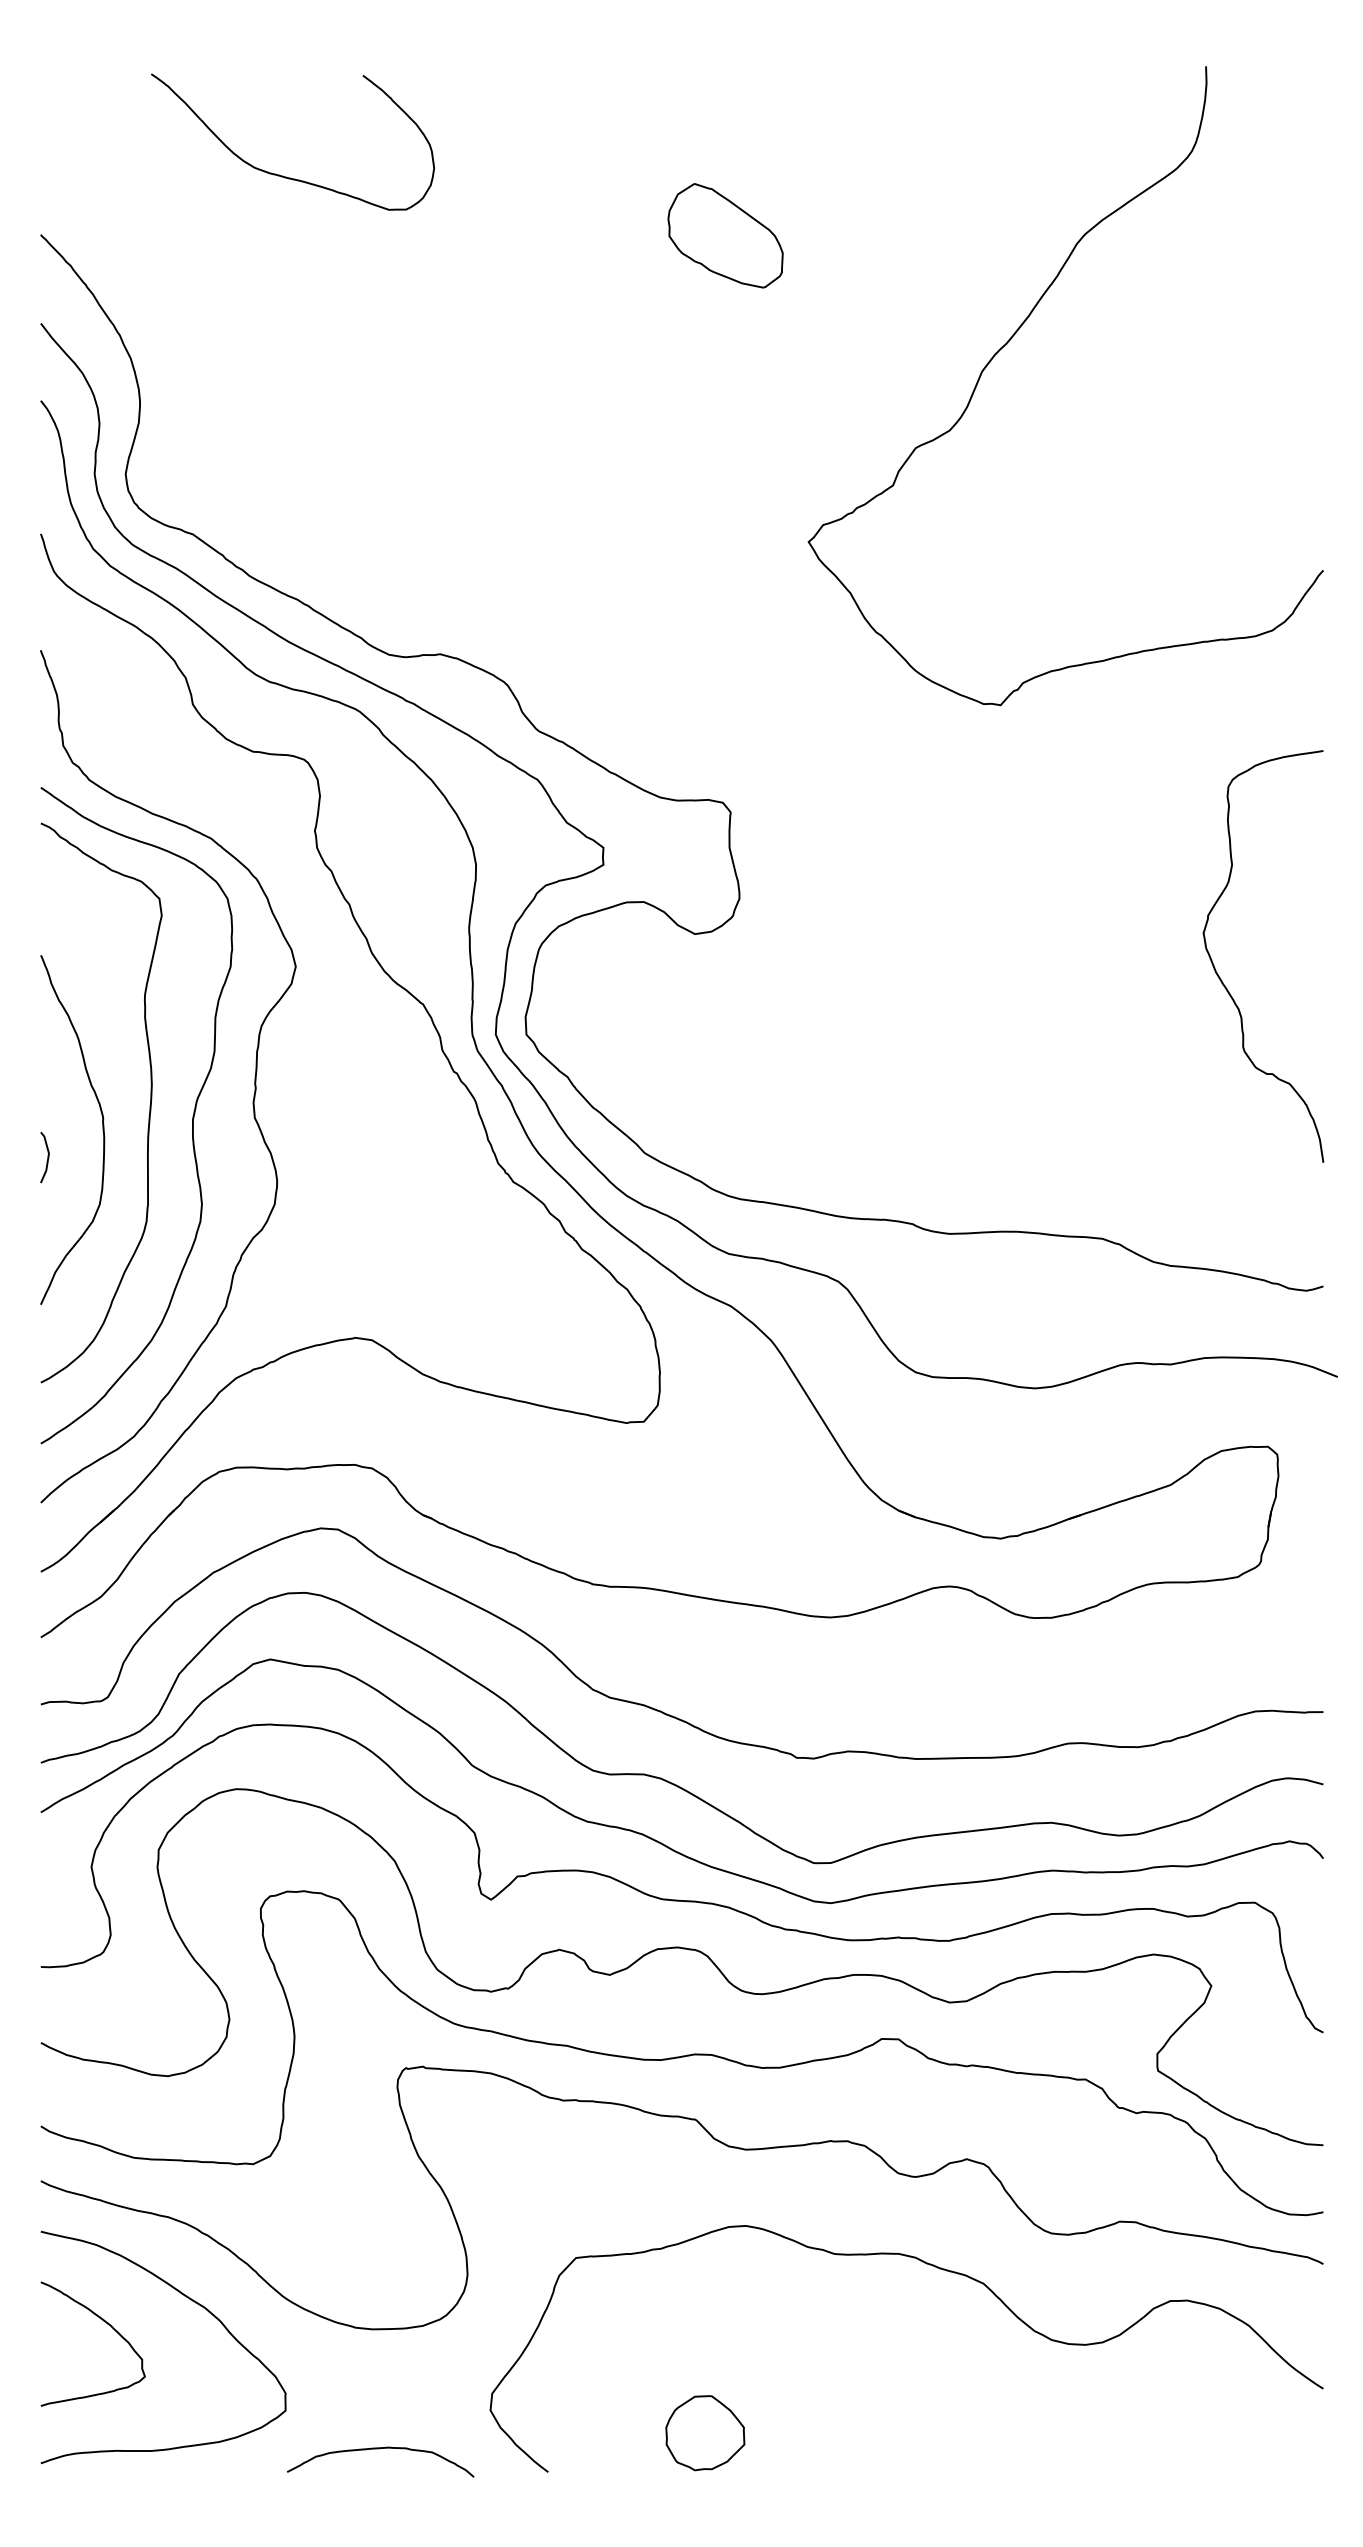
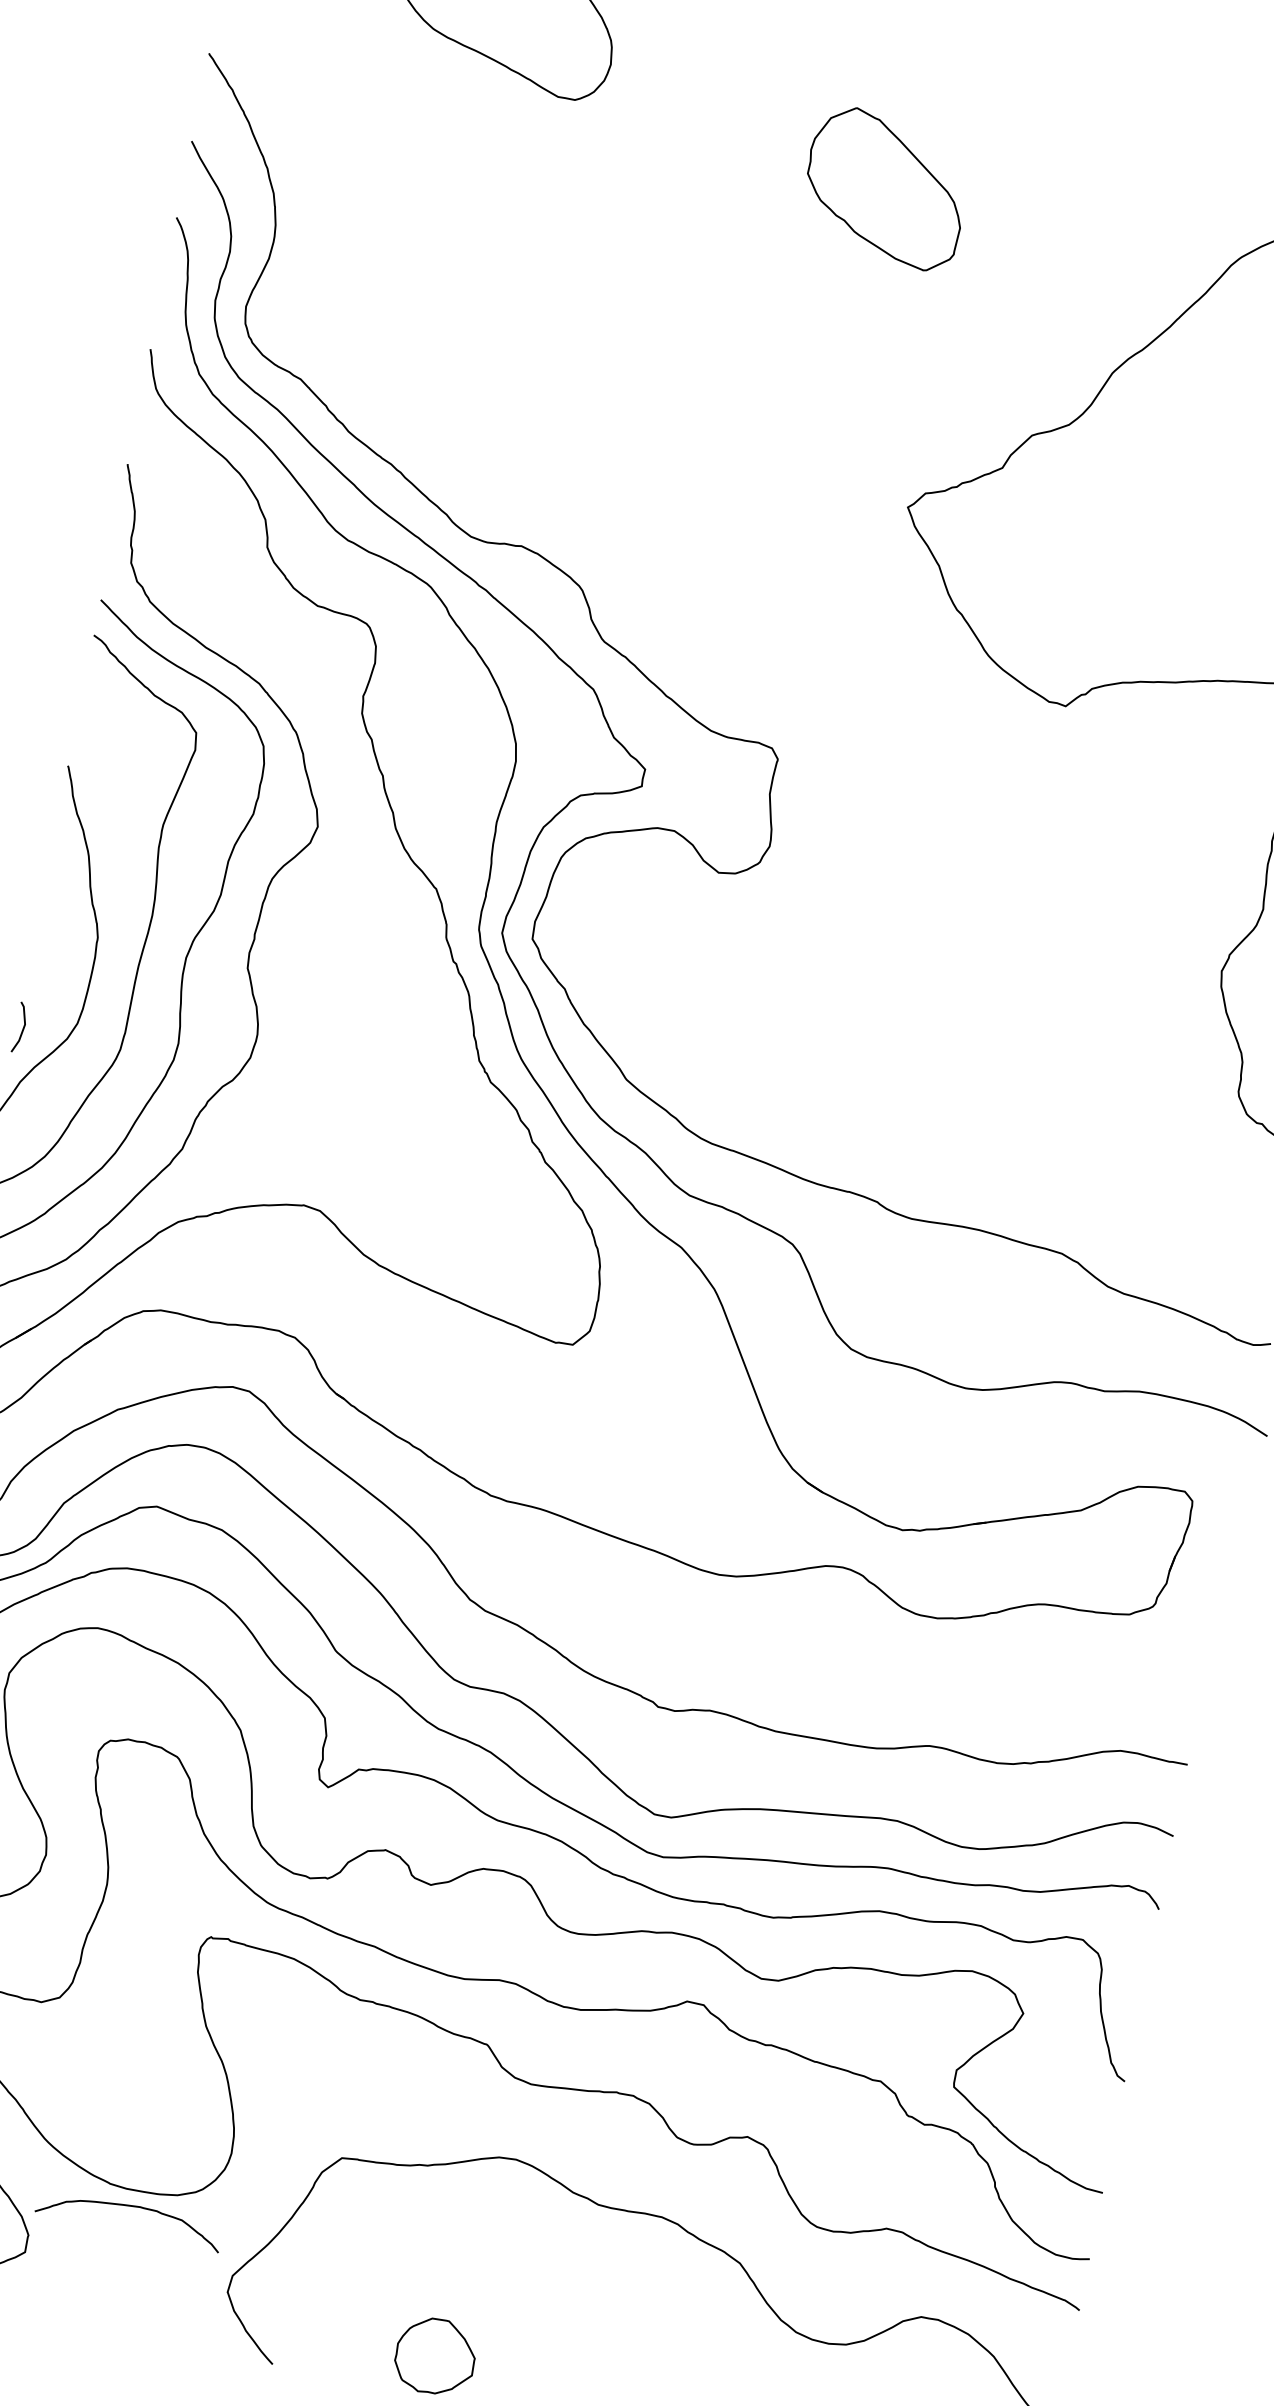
part: (725, 235) -> (885, 188), size x1.4
line: (47, 1157) -> (22, 1028), moved
curve: (379, 2449) -> (130, 2207), moved

